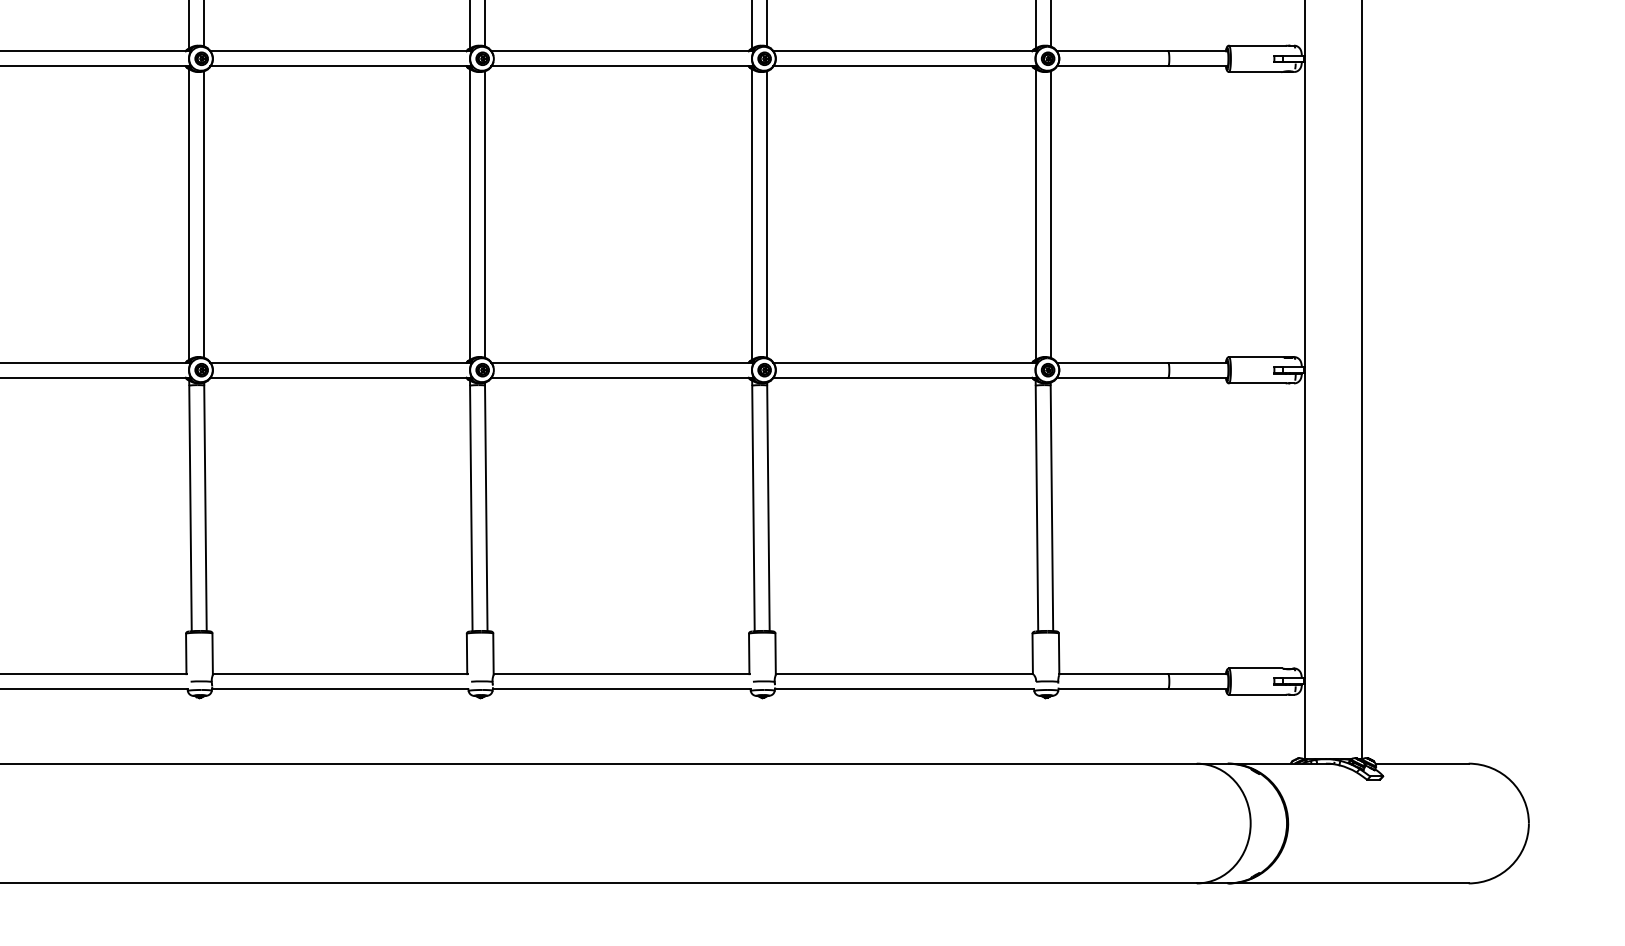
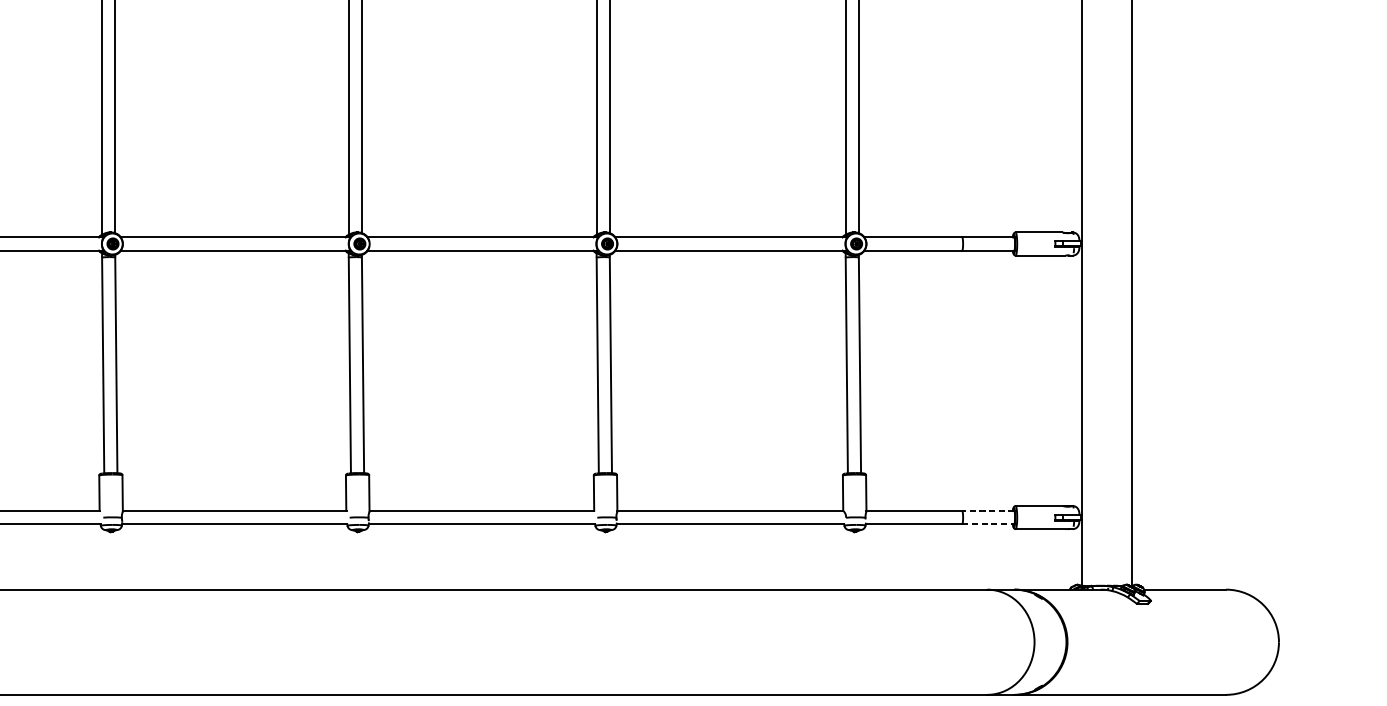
line: (1198, 674) -> (988, 511), solid -> dashed
line: (1198, 689) -> (988, 524), solid -> dashed

